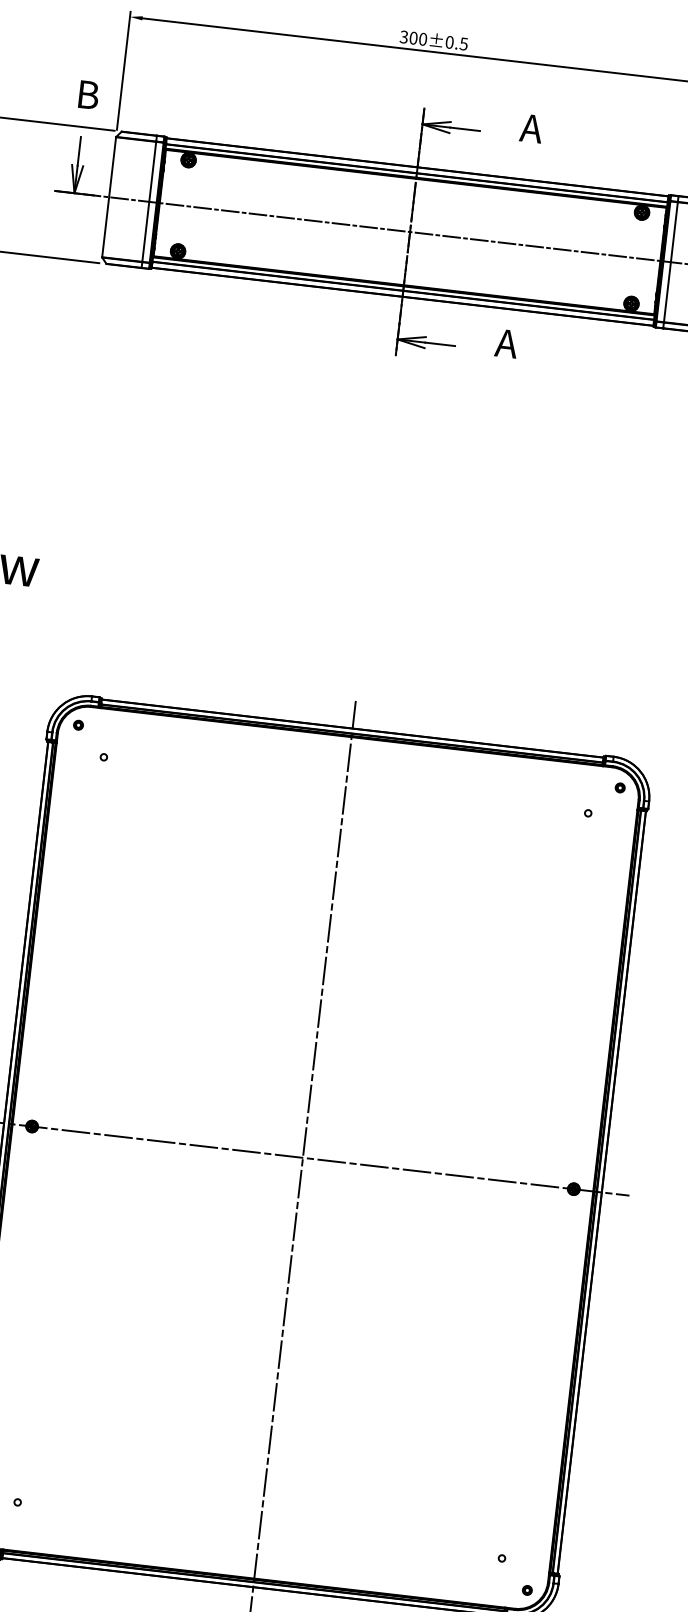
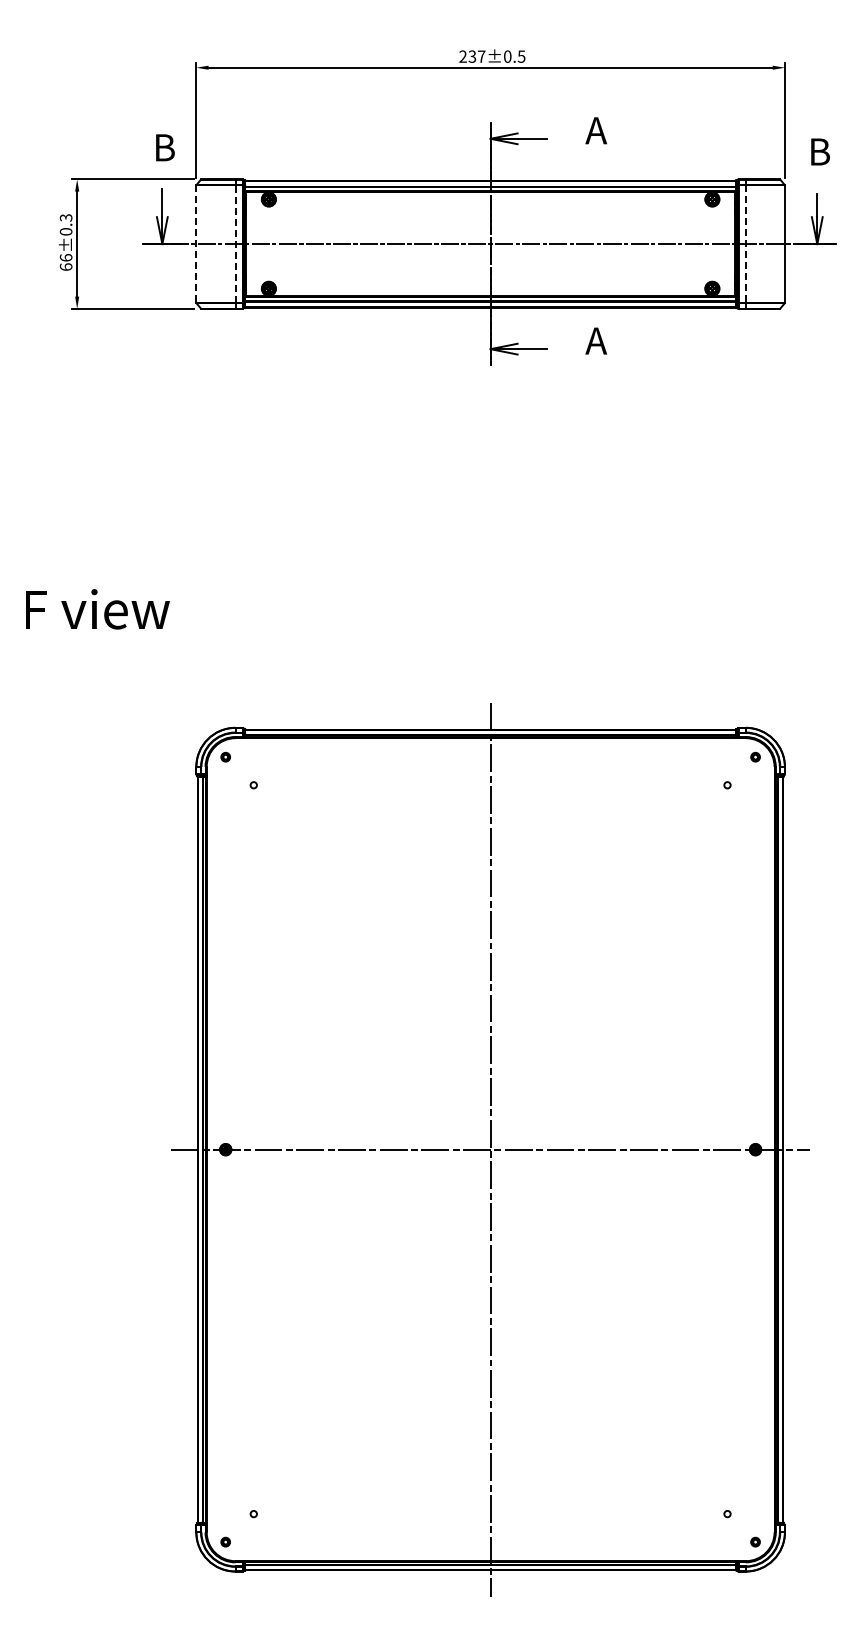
text: (413, 38) -> (472, 56), 300±0.5 -> 237±0.5
line: (109, 197) -> (196, 244), solid -> dashed
line: (149, 202) -> (235, 244), solid -> dashed
line: (670, 262) -> (745, 244), solid -> dashed

